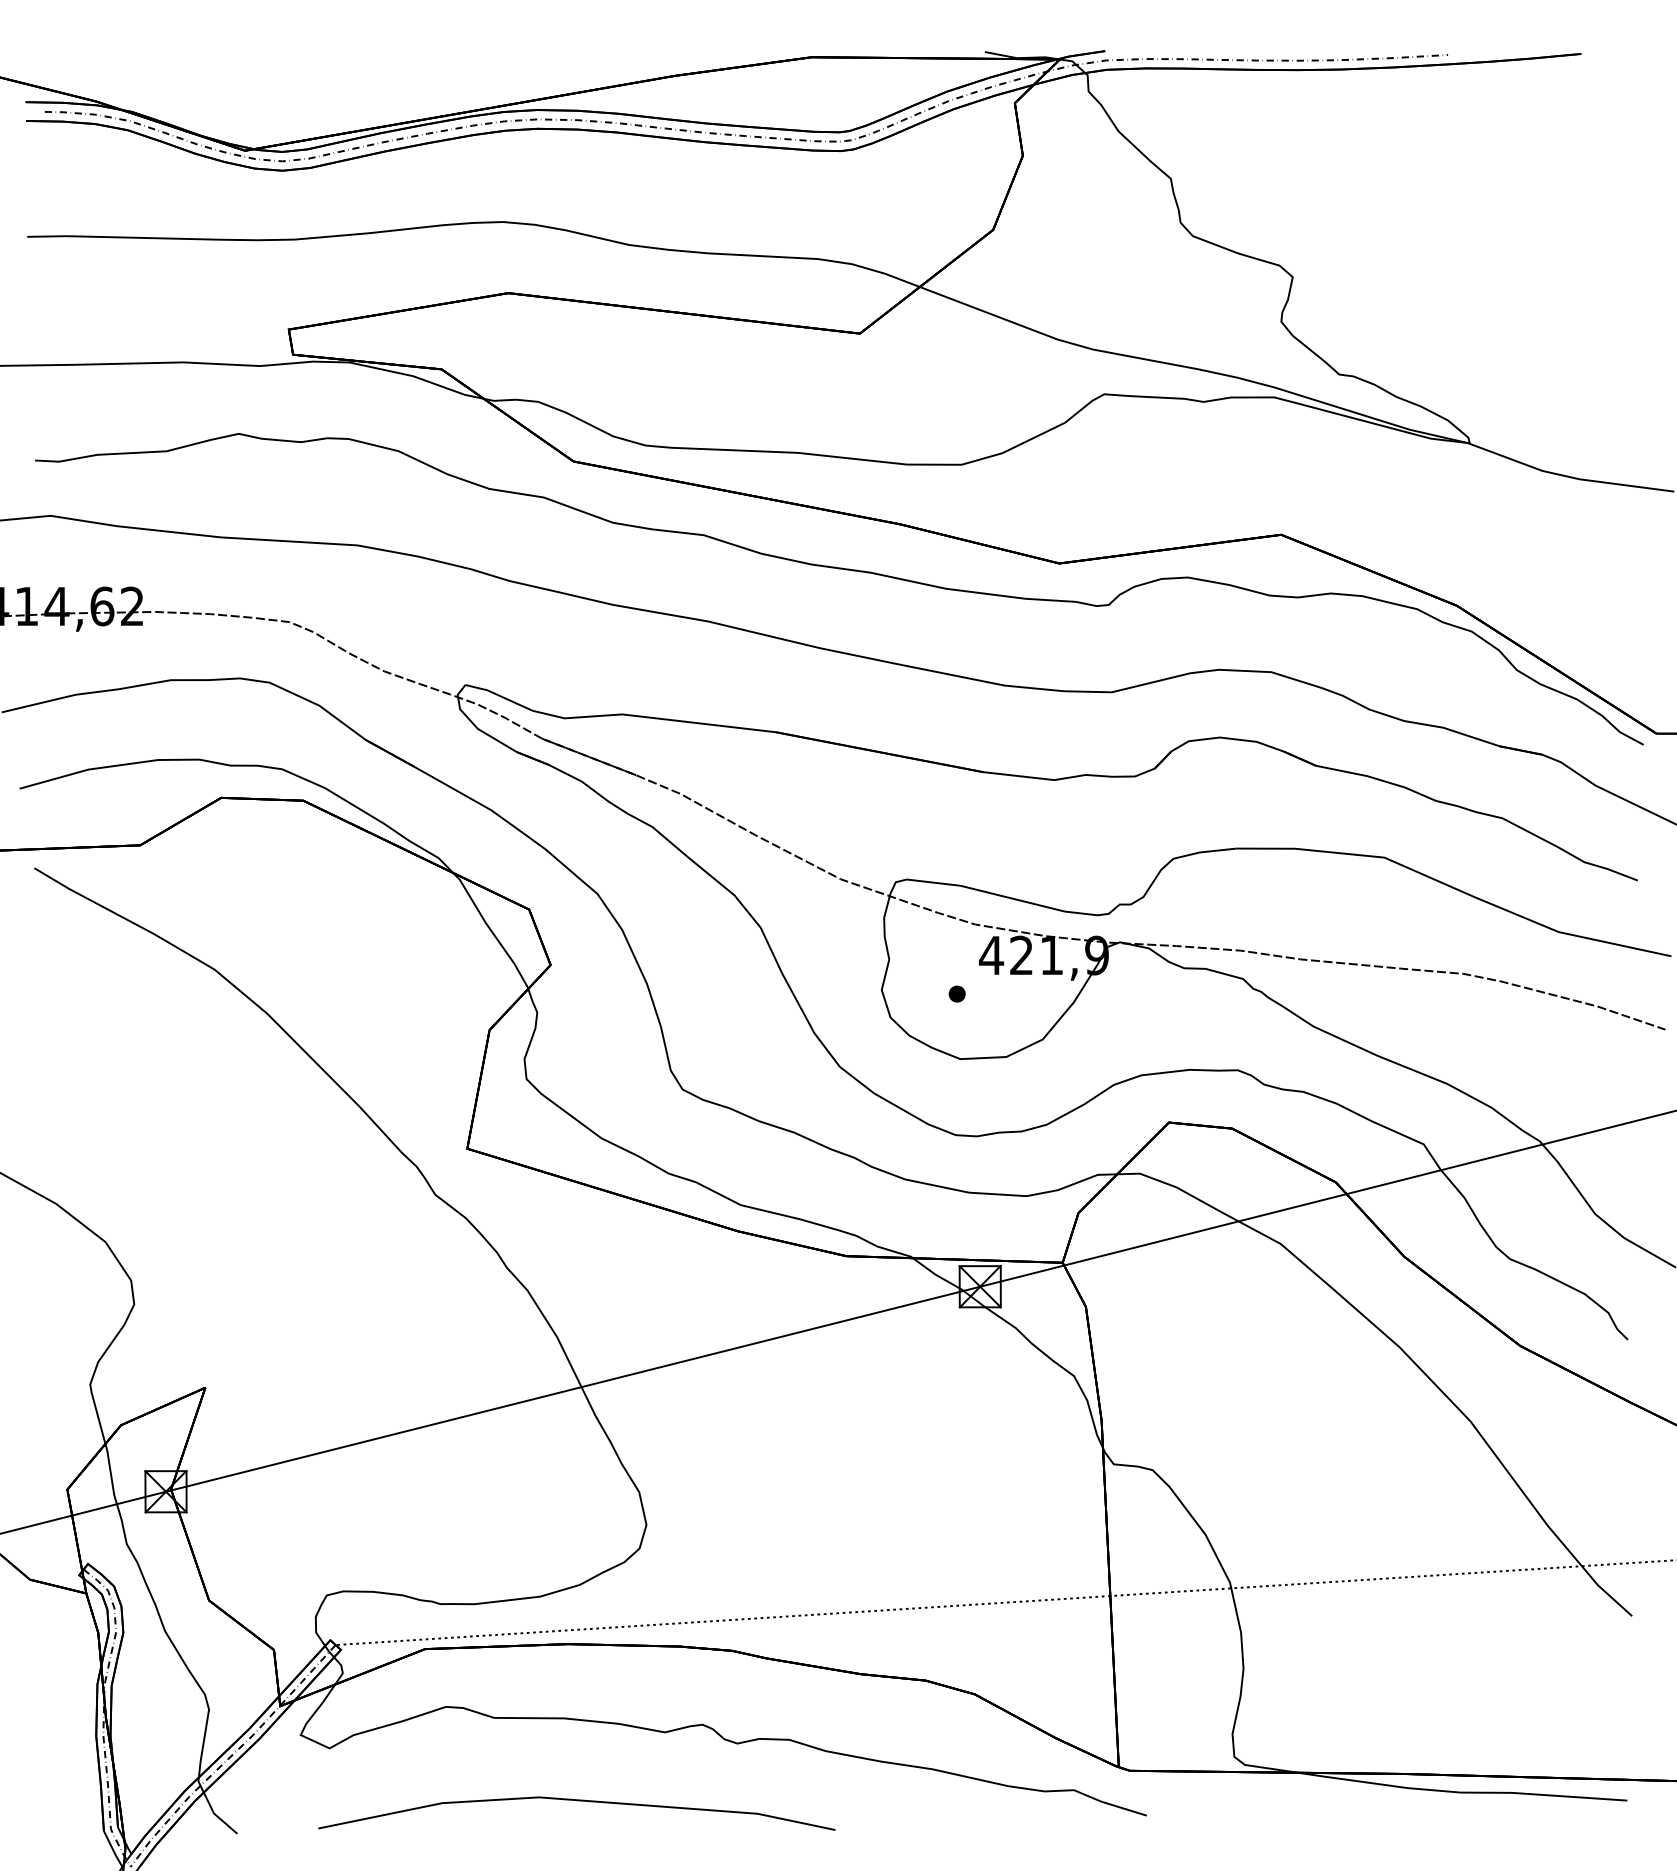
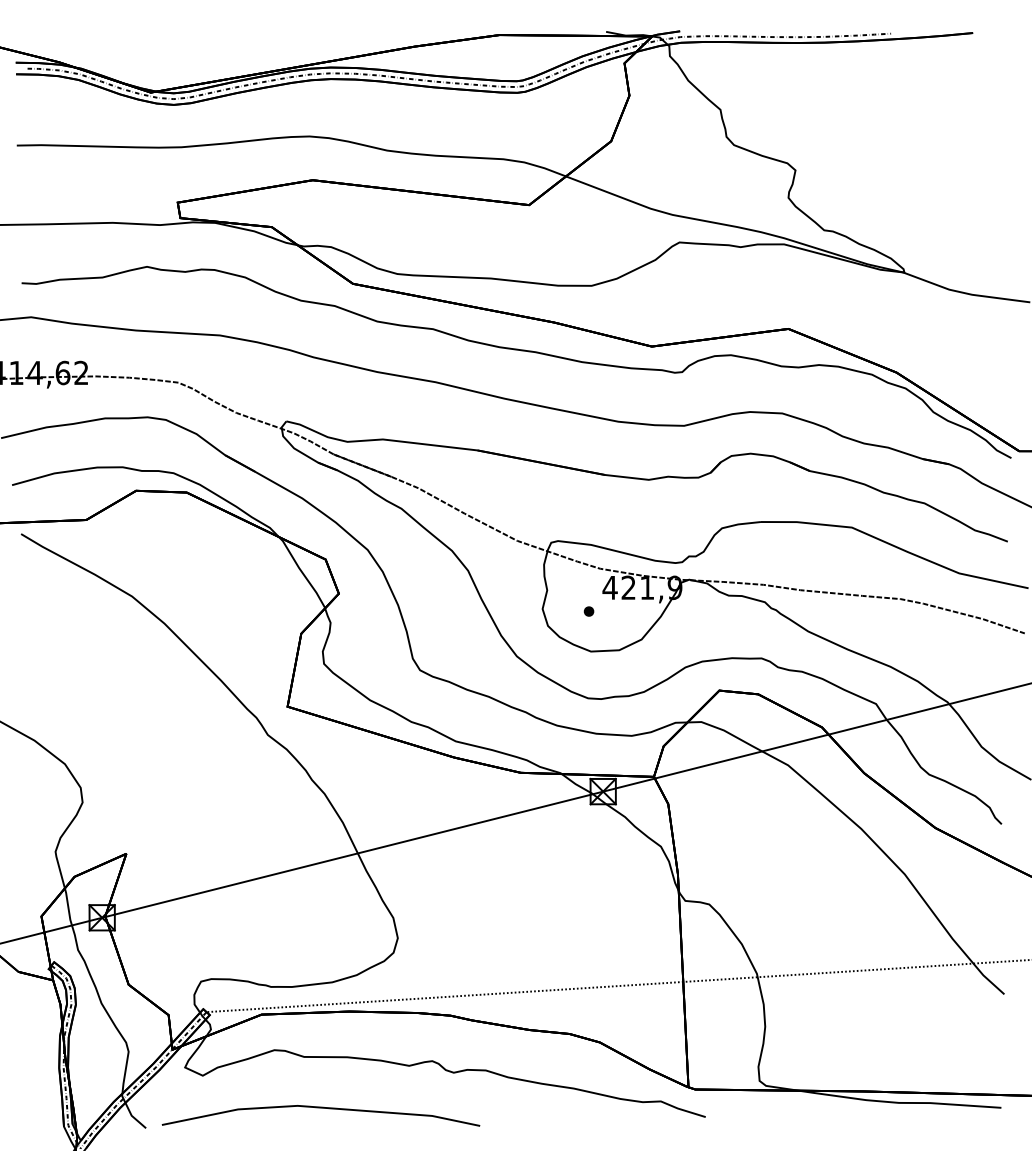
line: (576, 1801) -> (320, 1108), moved

